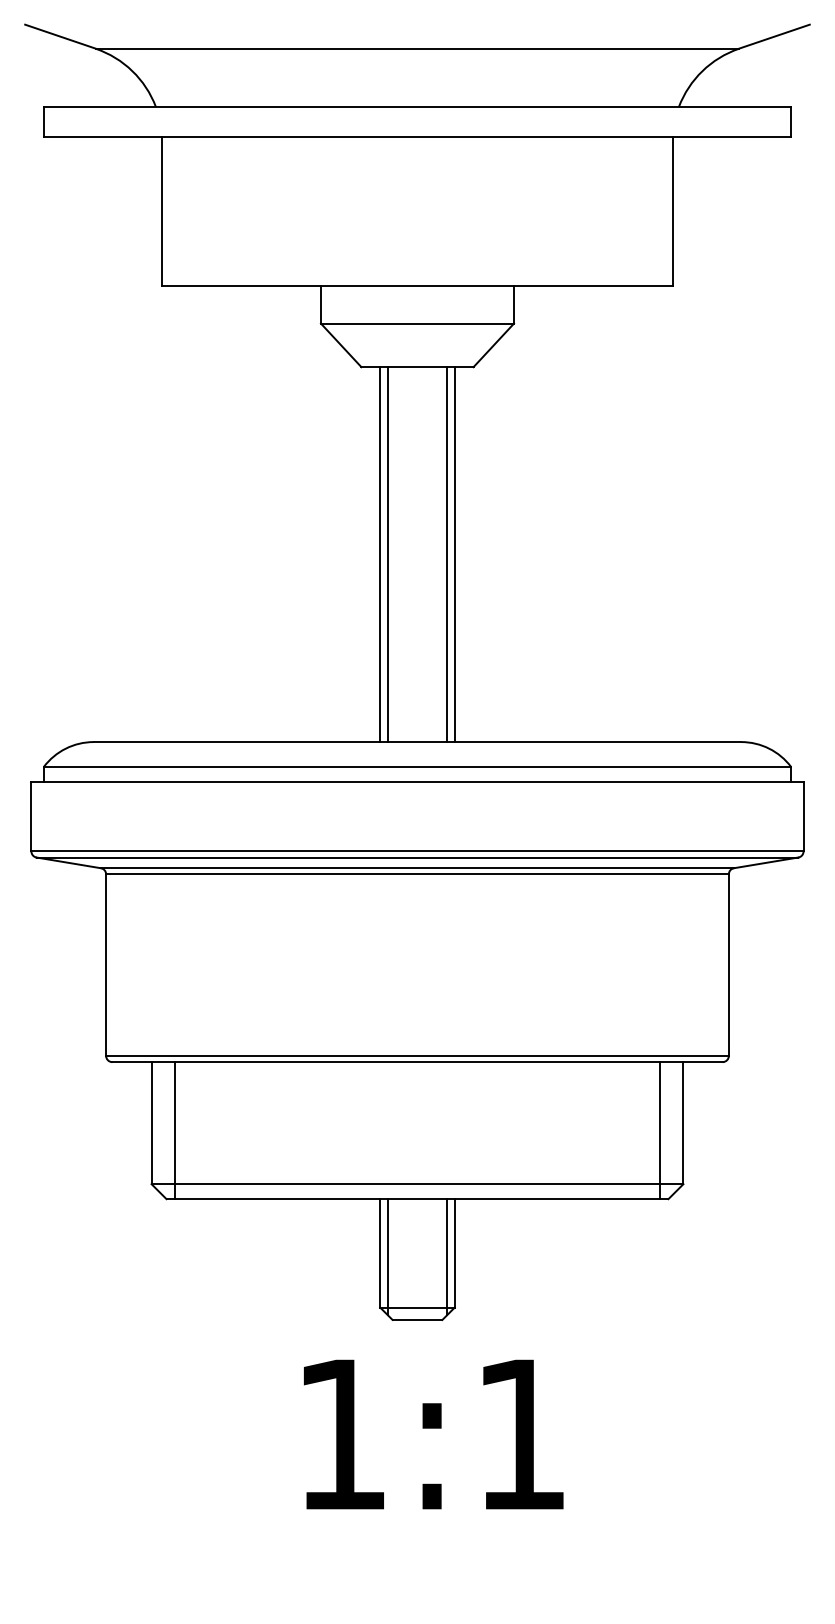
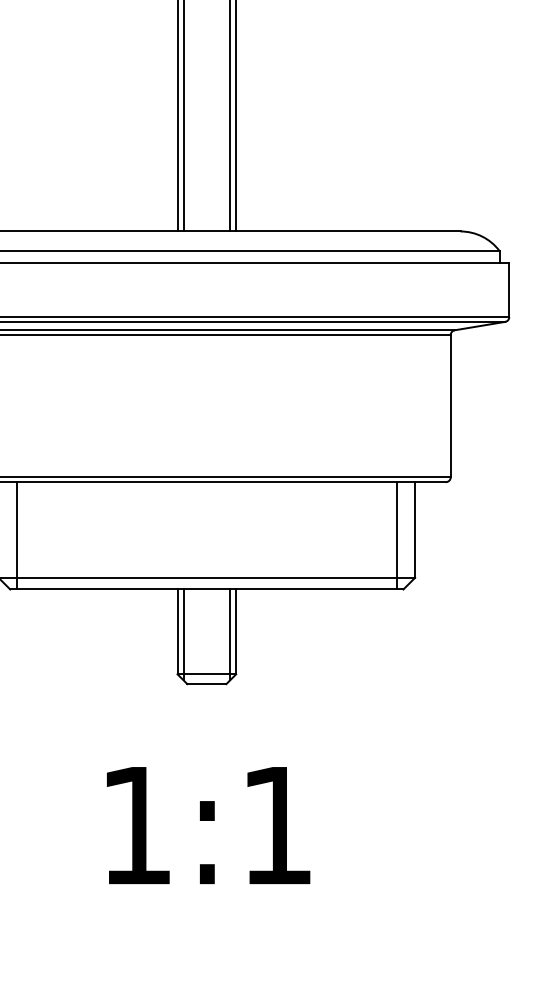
text: (433, 1434) -> (208, 825), moved

